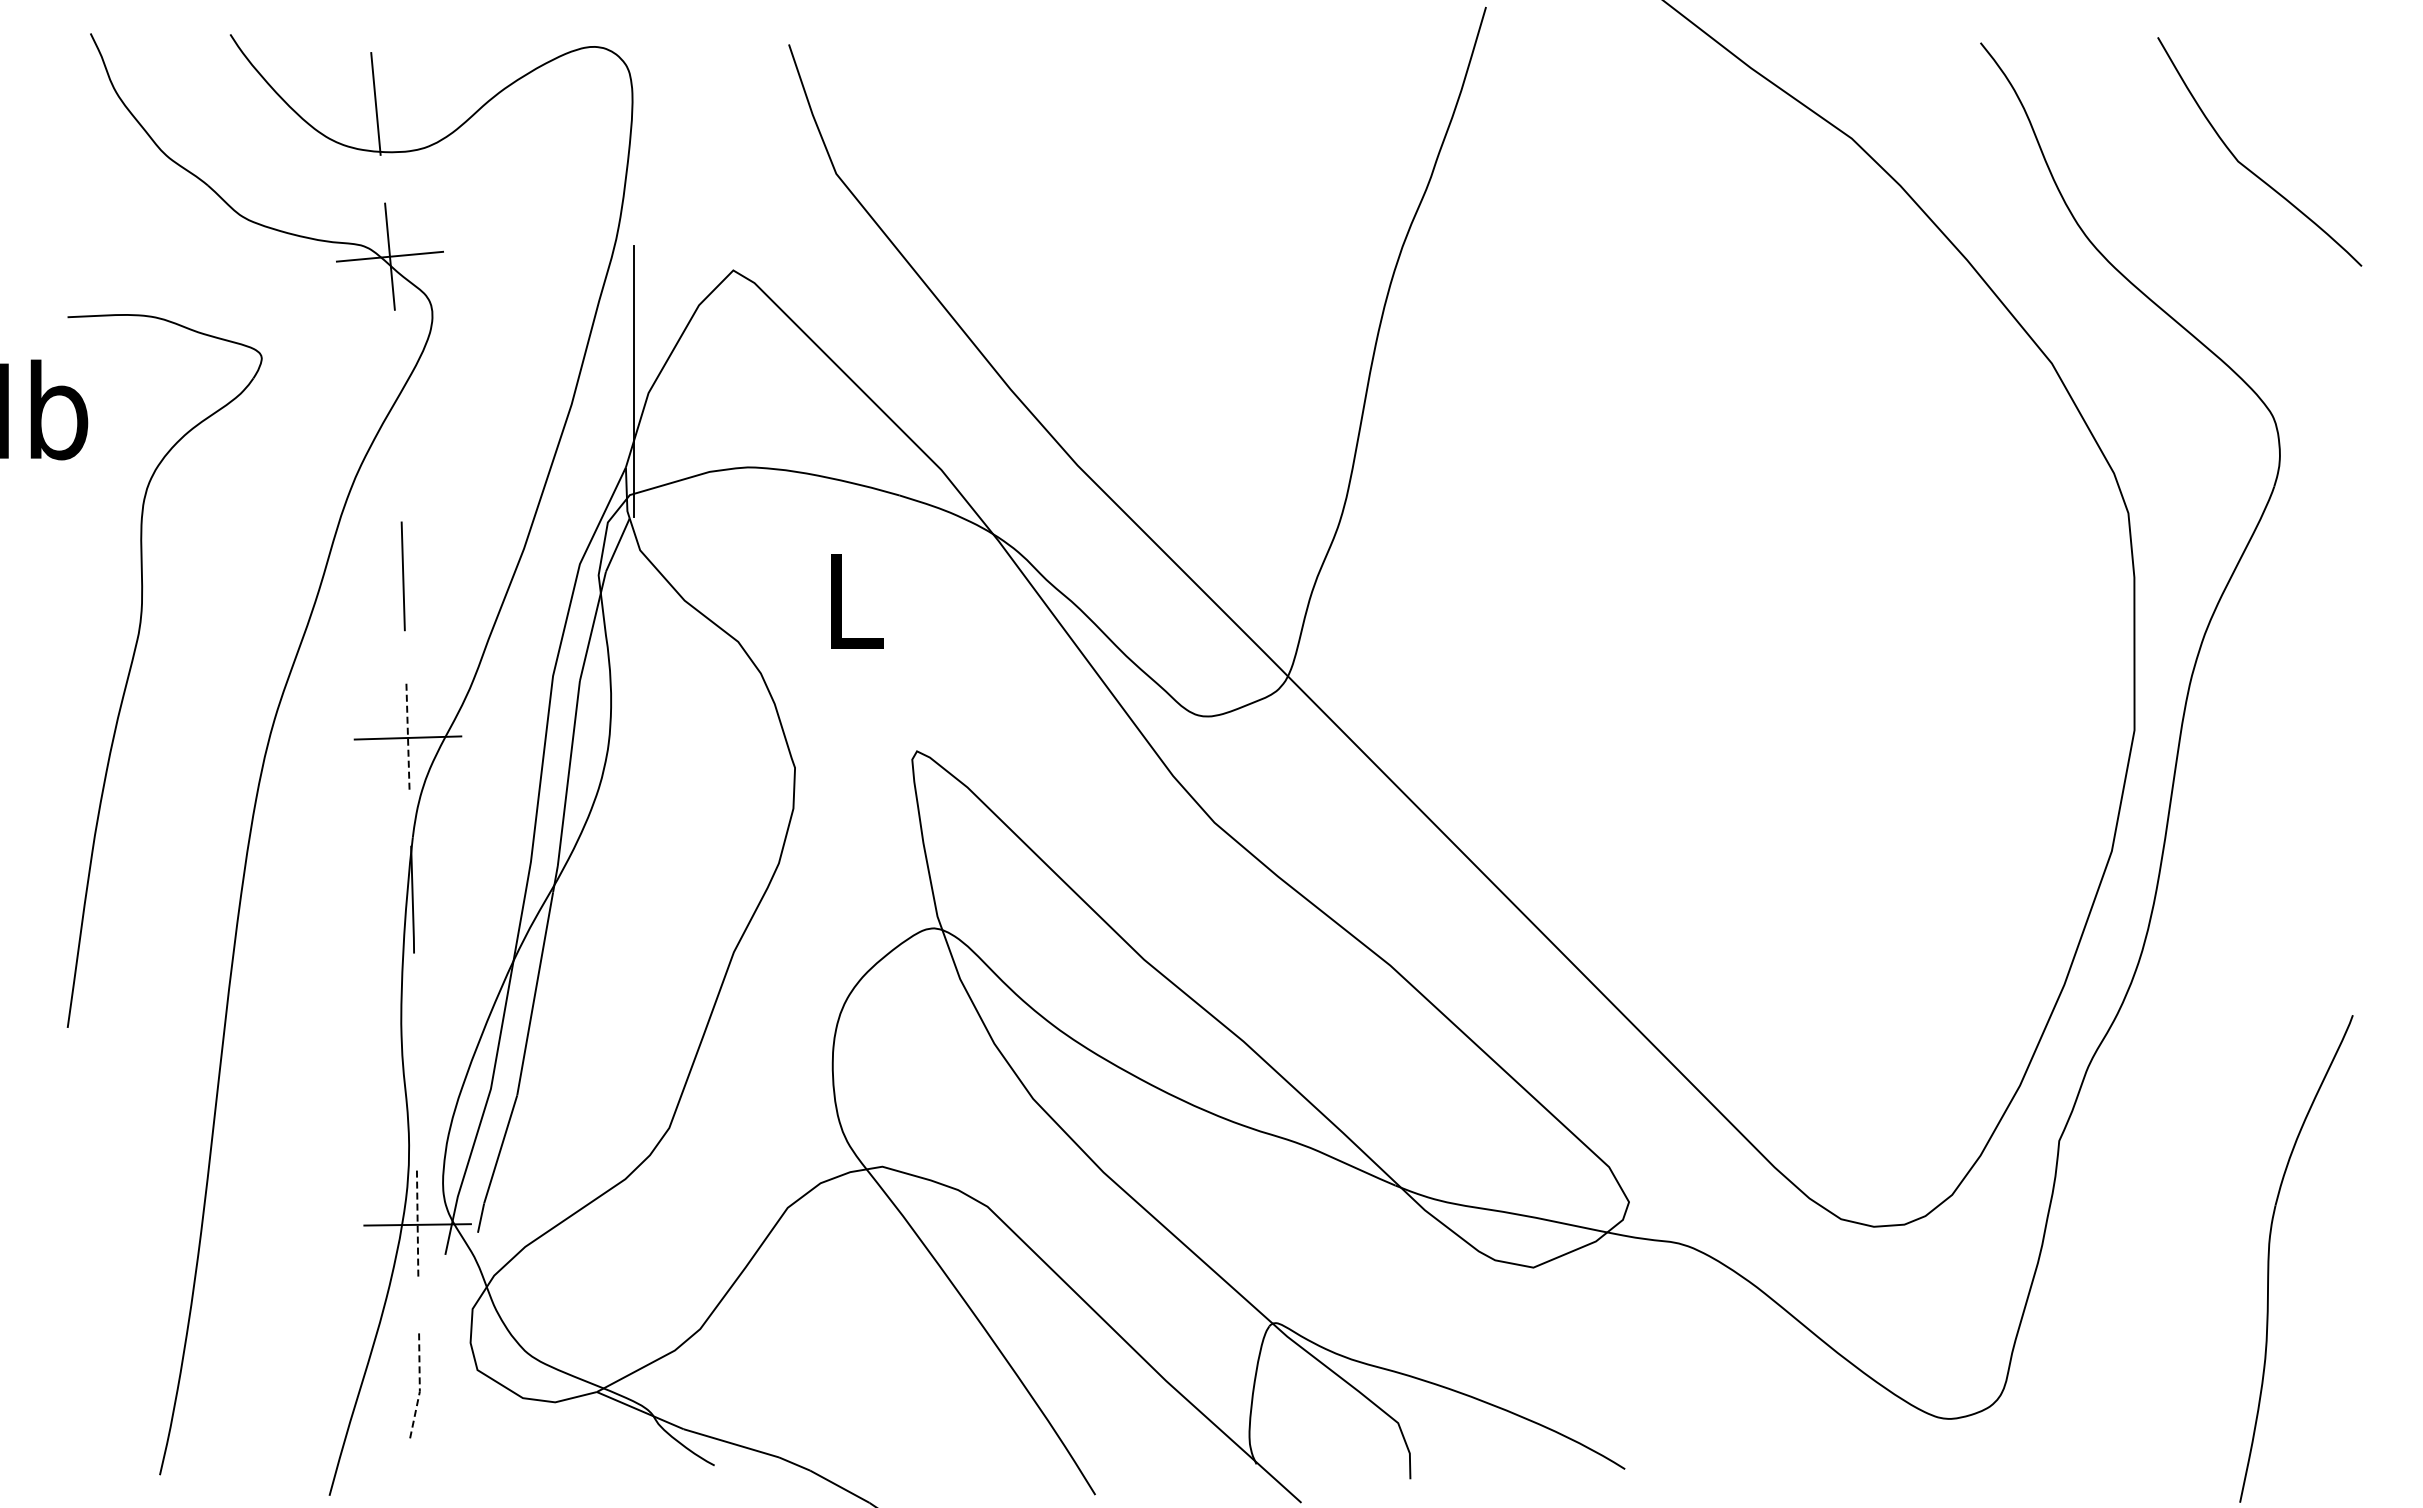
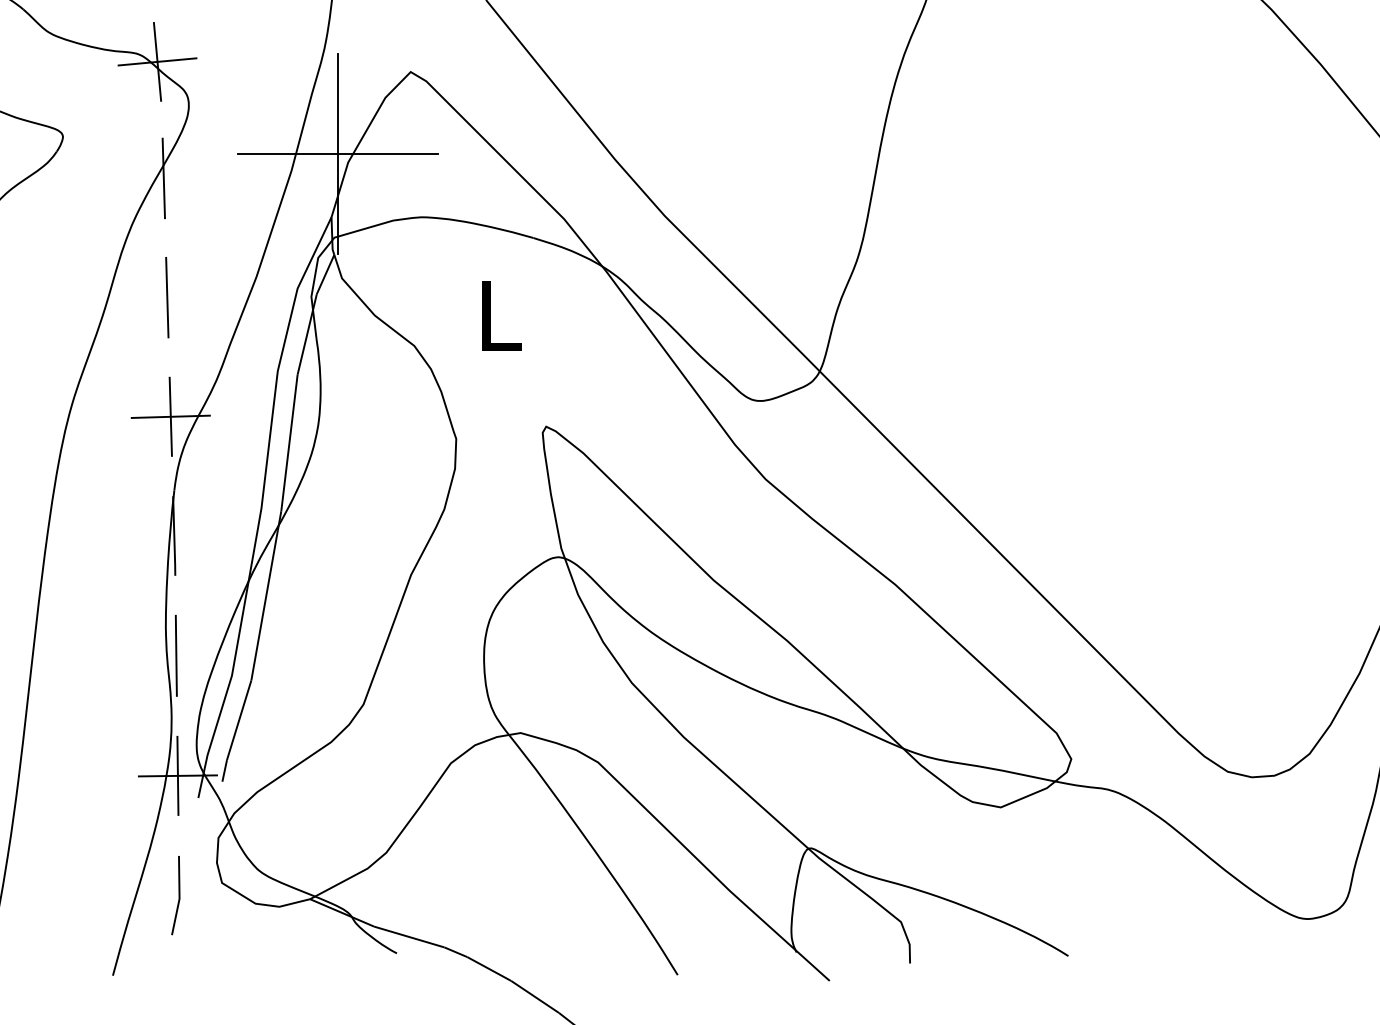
line: (633, 381) -> (337, 153), added
line: (398, 414) -> (163, 178), added
line: (408, 737) -> (171, 416), dashed -> solid
line: (415, 1061) -> (176, 655), added
line: (417, 1224) -> (177, 775), dashed -> solid
line: (419, 1388) -> (179, 896), dashed -> solid

